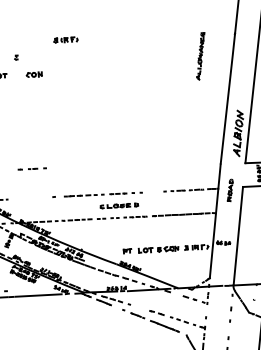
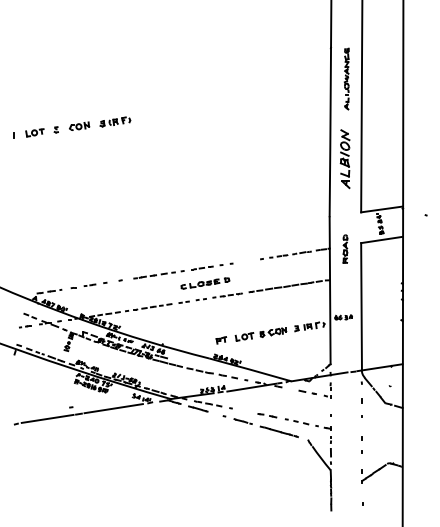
part: (66, 39) -> (115, 121), moved
part: (200, 55) -> (346, 78), moved
part: (15, 57) -> (55, 129), moved
part: (237, 133) -> (344, 159), moved
part: (31, 168) -> (88, 285), moved

